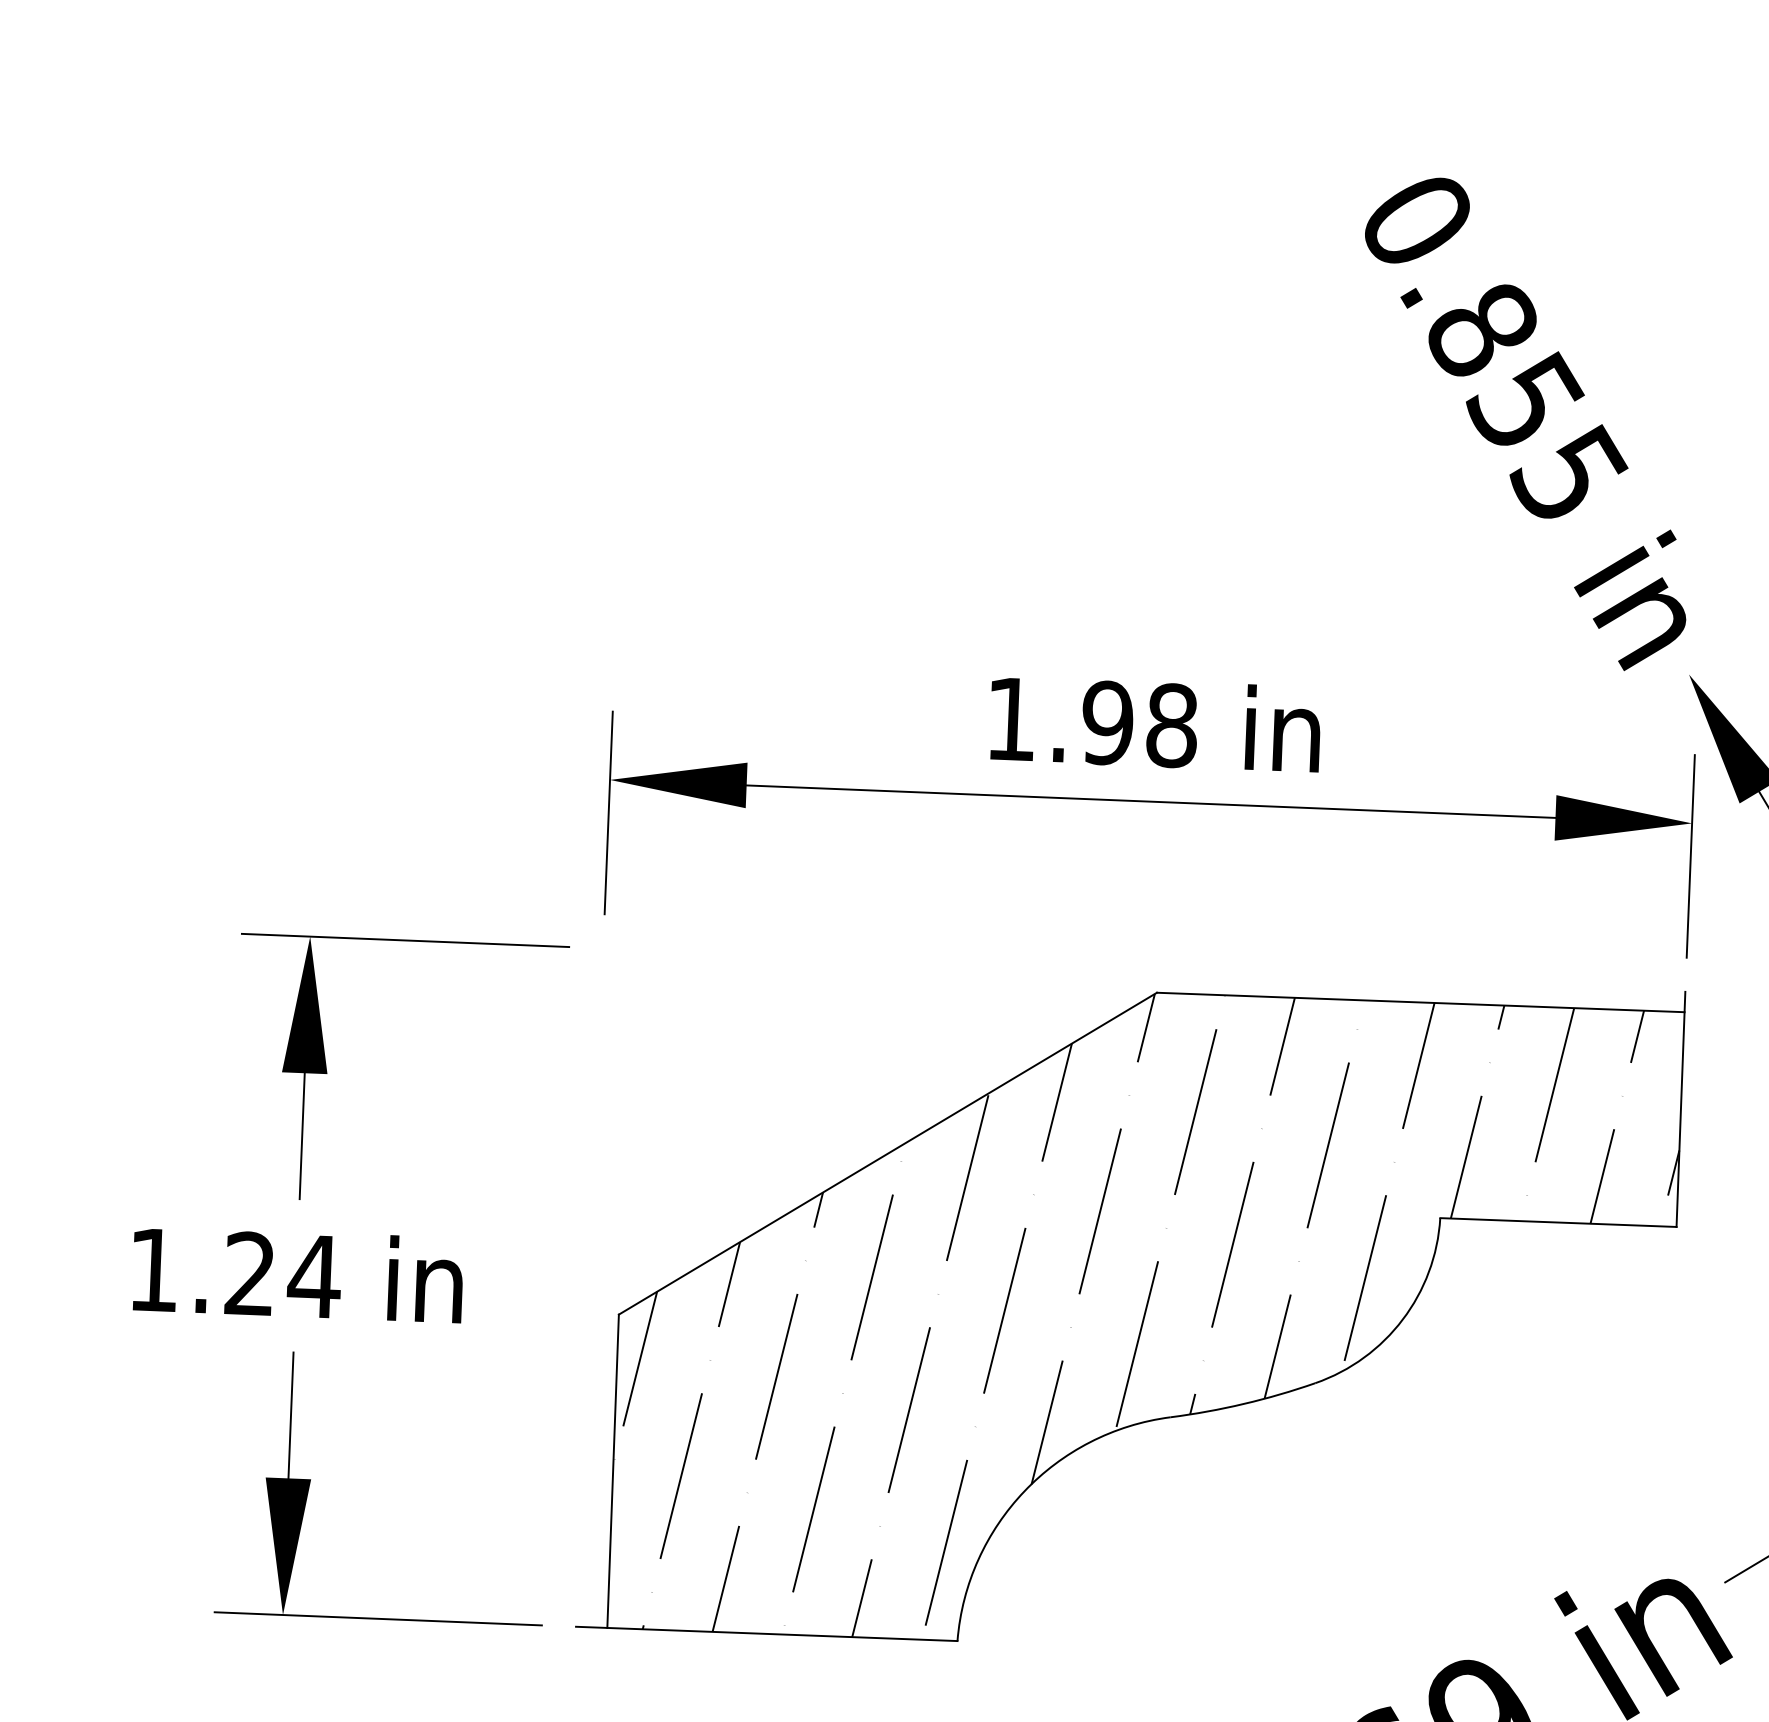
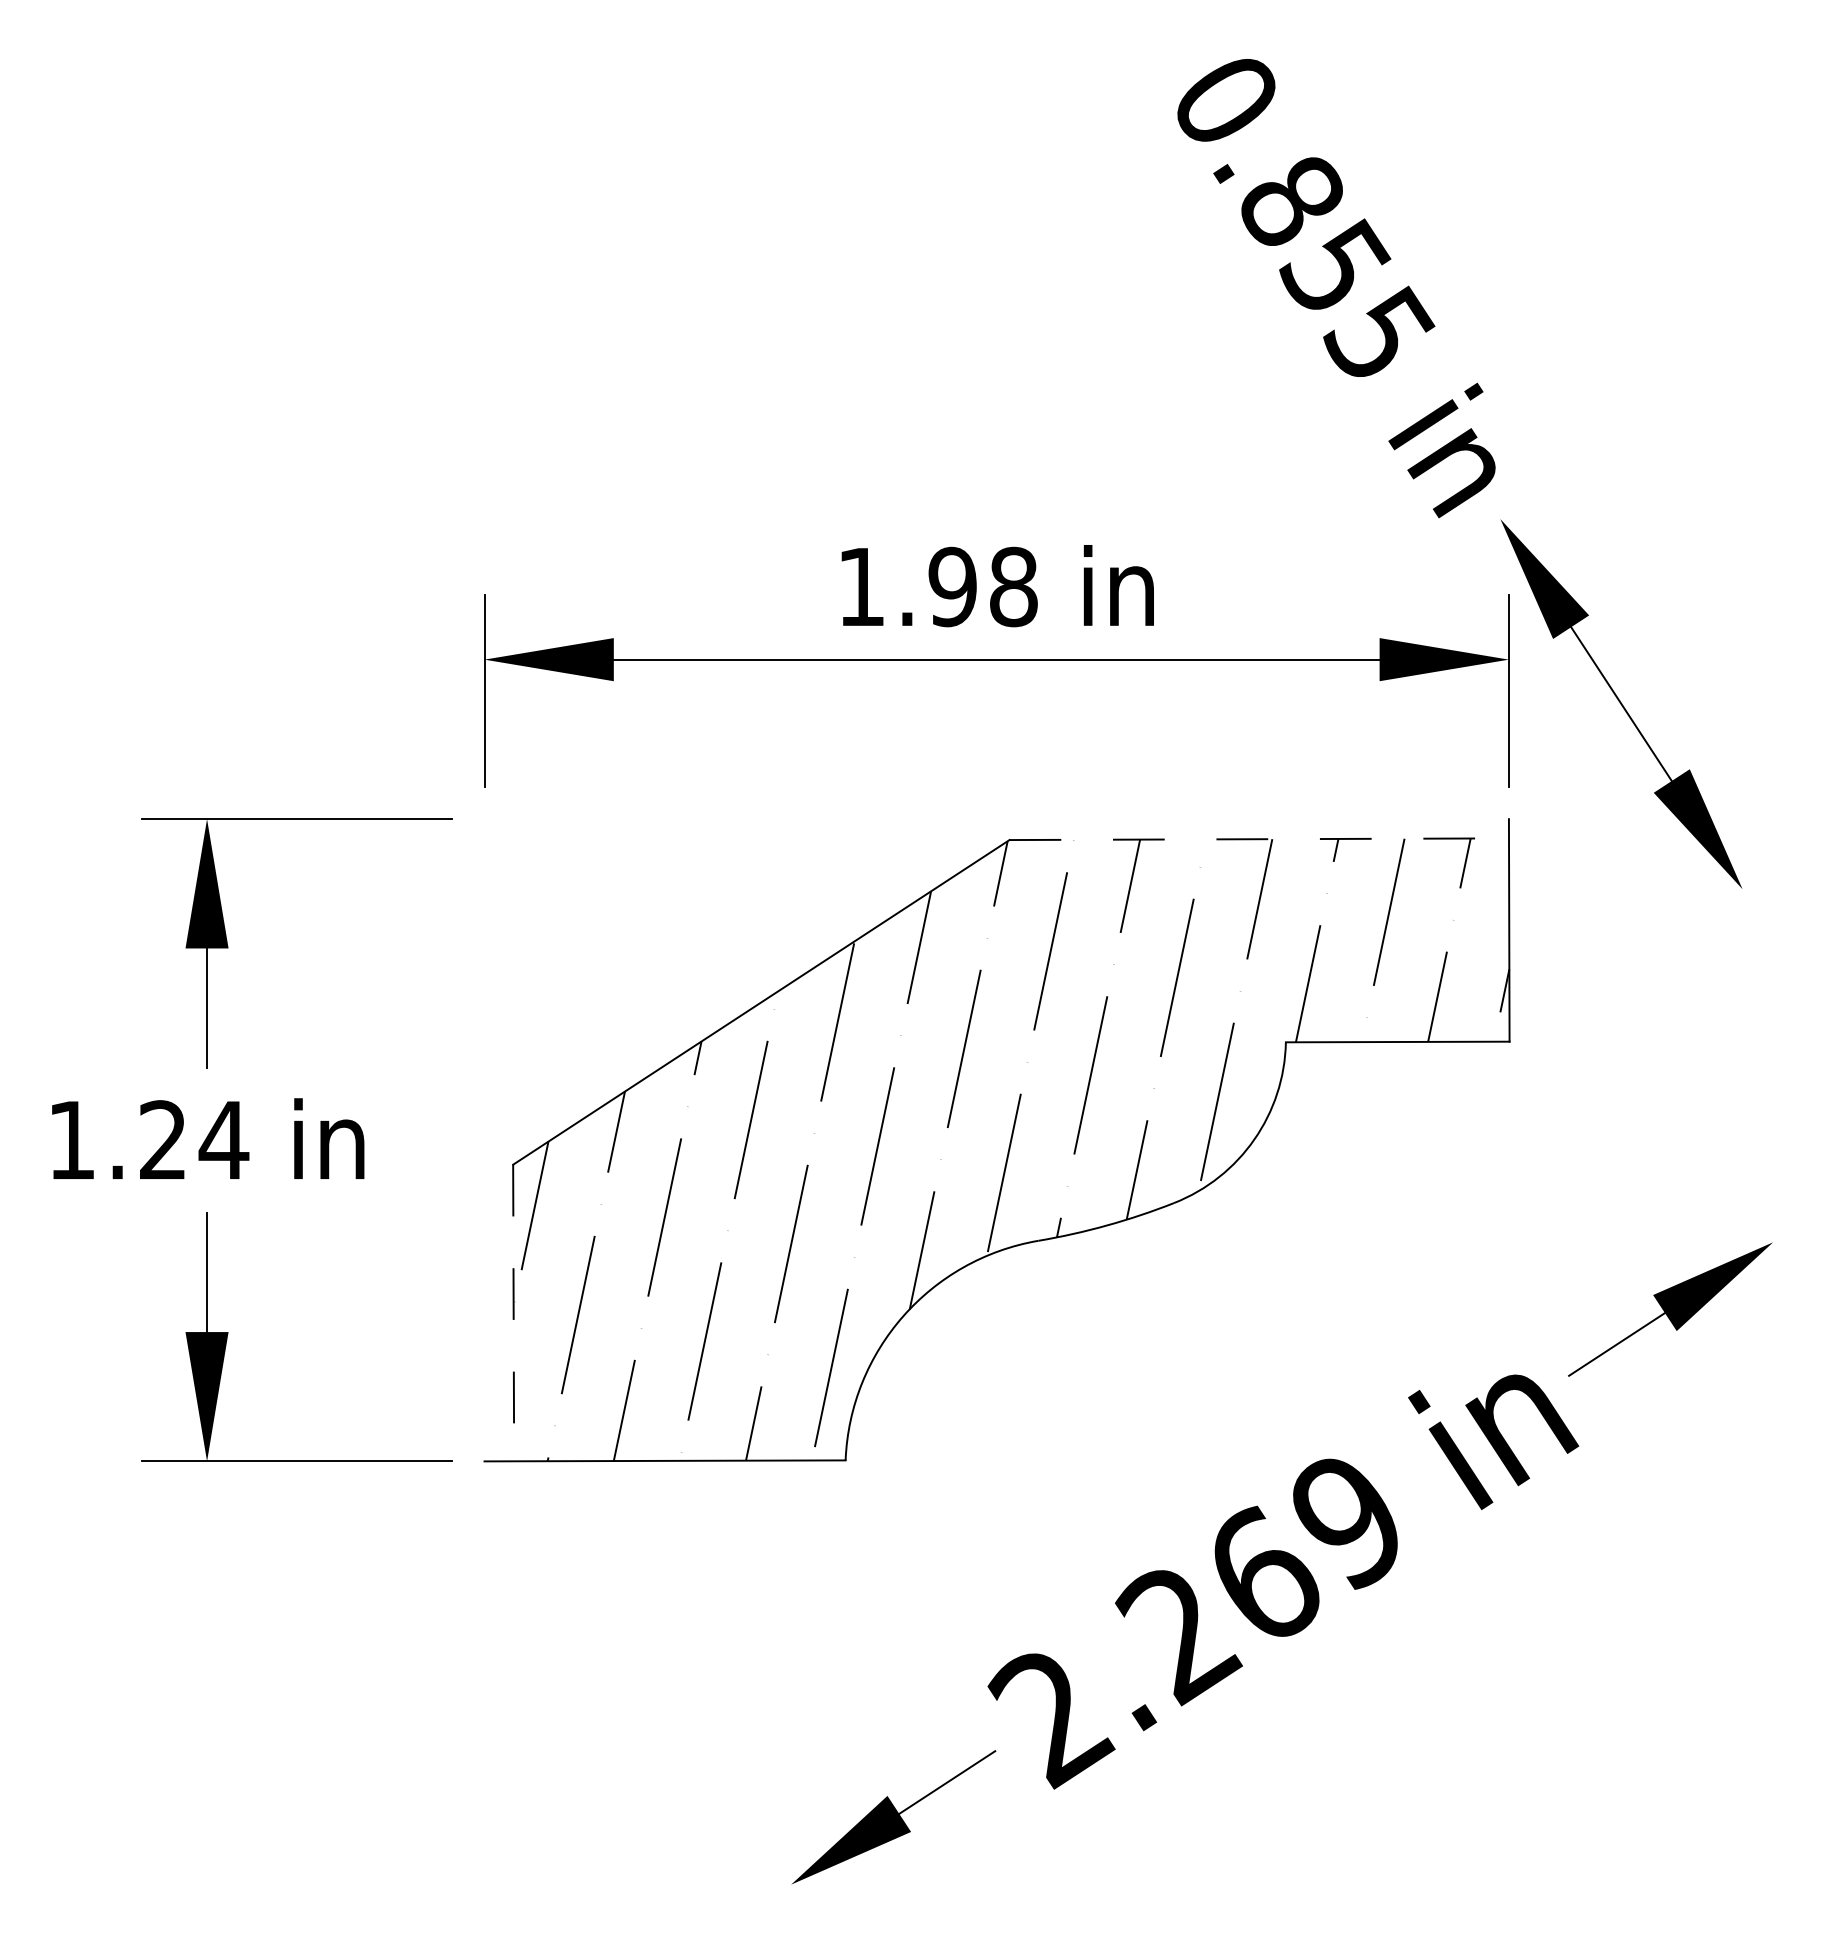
line: (1420, 1002) -> (1259, 839), solid -> dashed
line: (612, 1471) -> (513, 1313), solid -> dashed

